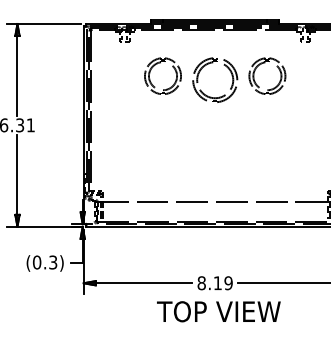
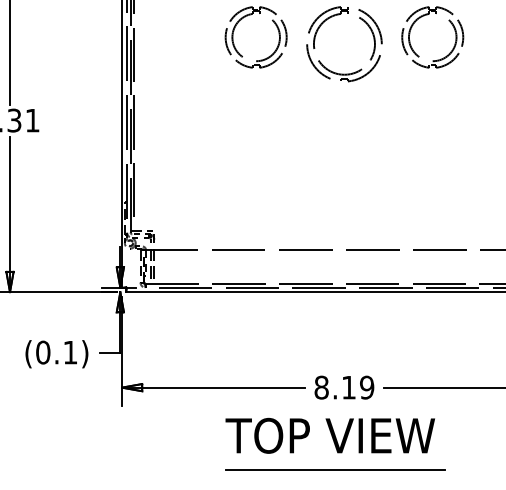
text: (53, 262) -> (70, 352), (0.3) -> (0.1)
text: (218, 311) -> (329, 435), moved
line: (209, 332) -> (334, 470), added

